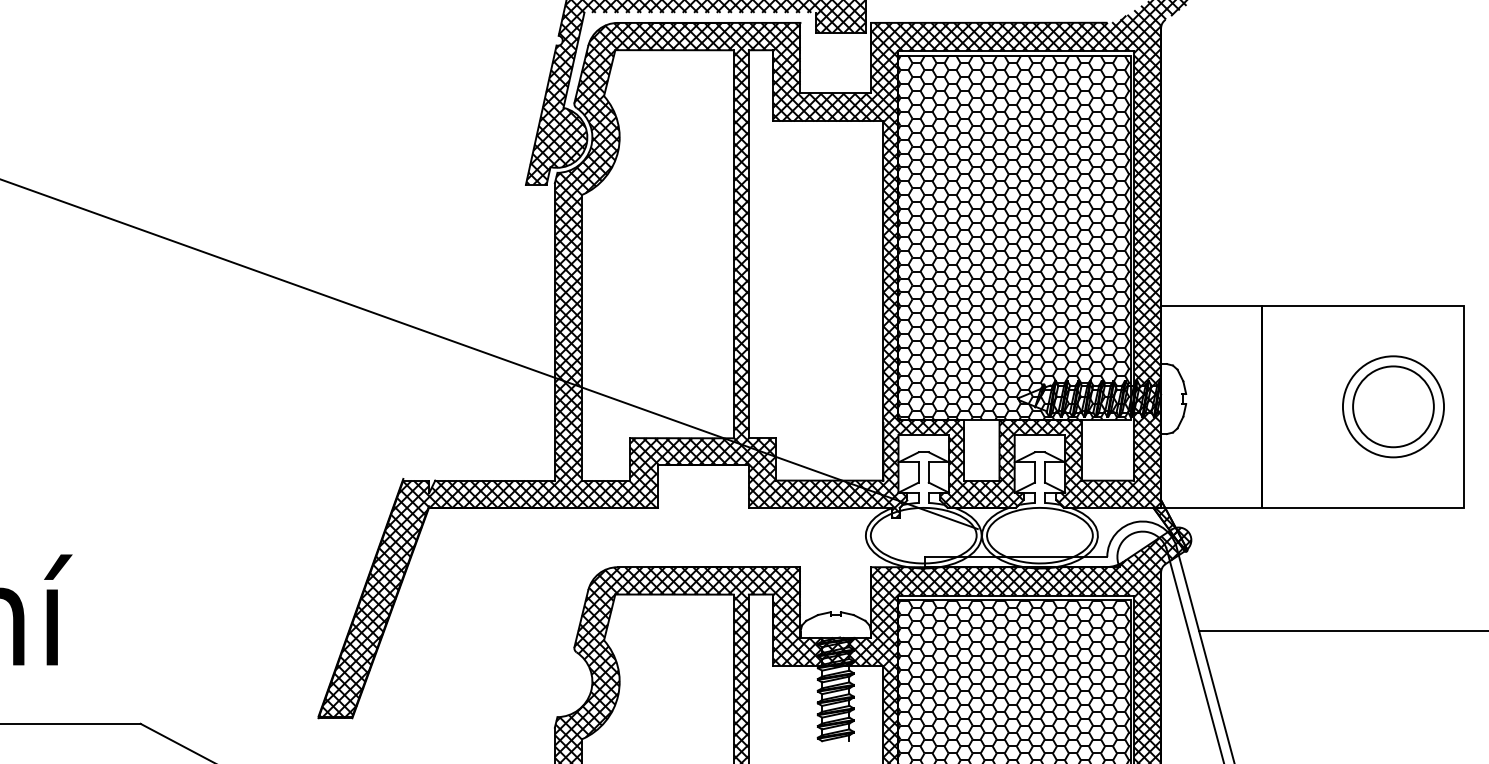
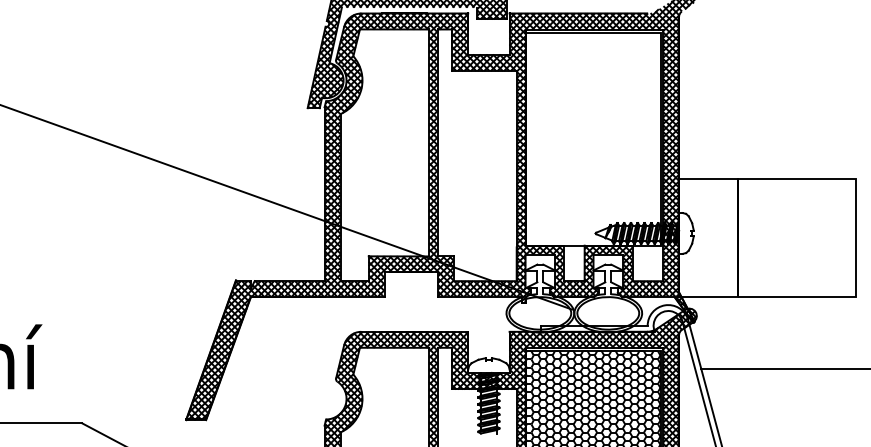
hatch: (1014, 236) -> (593, 138), removed
part: (1392, 405) -> (814, 237), removed

